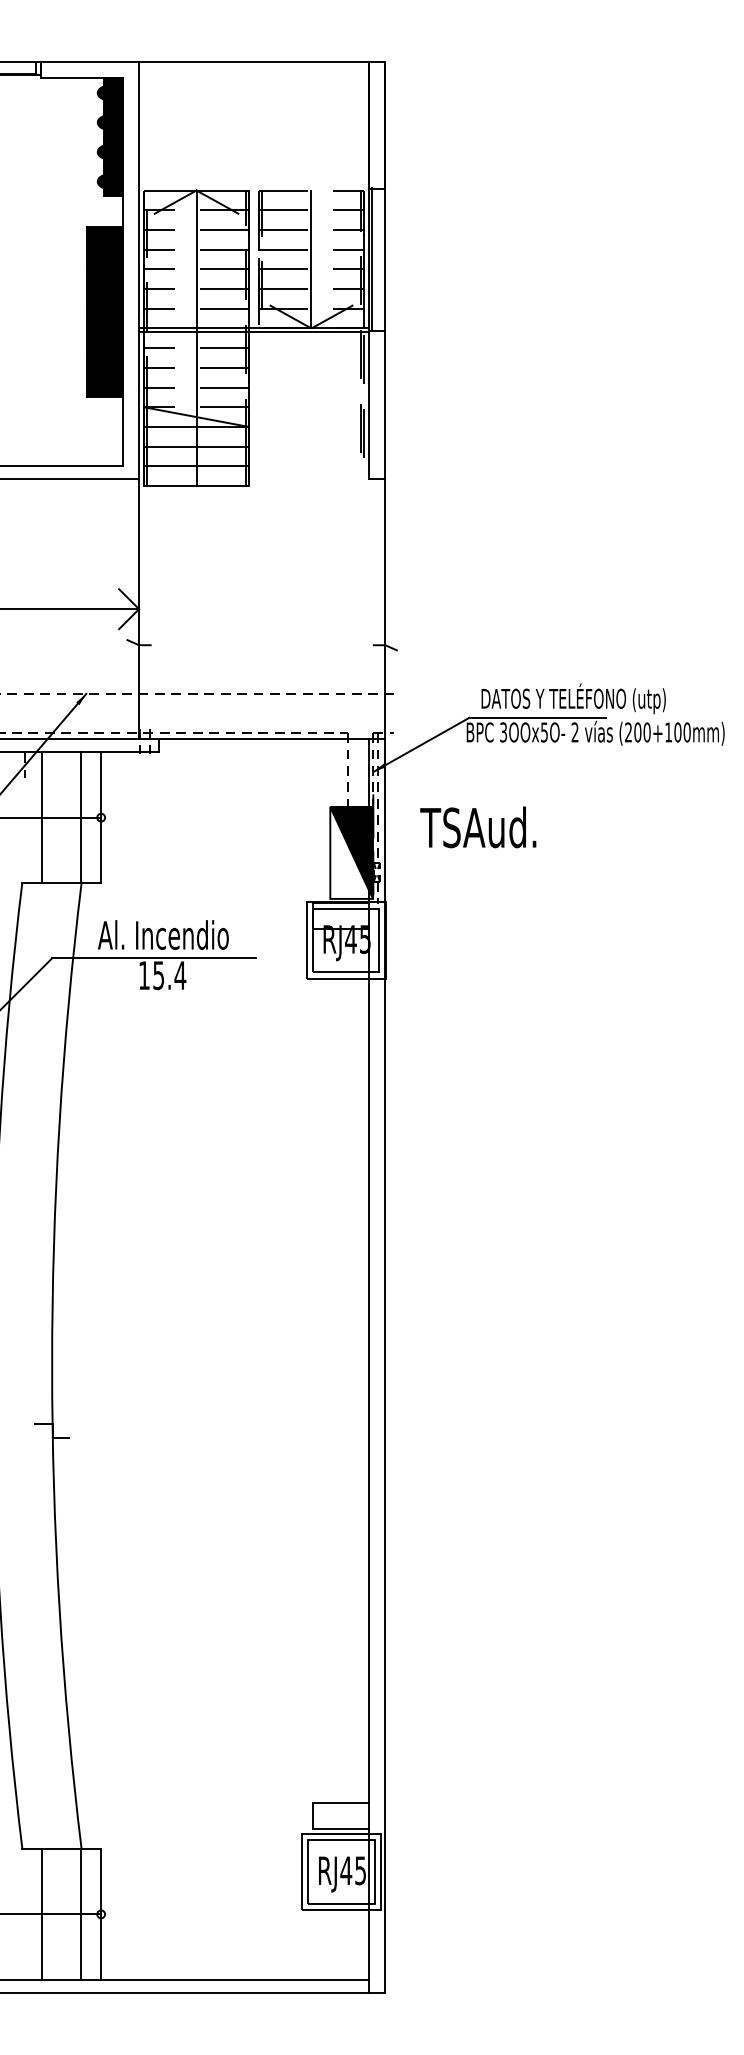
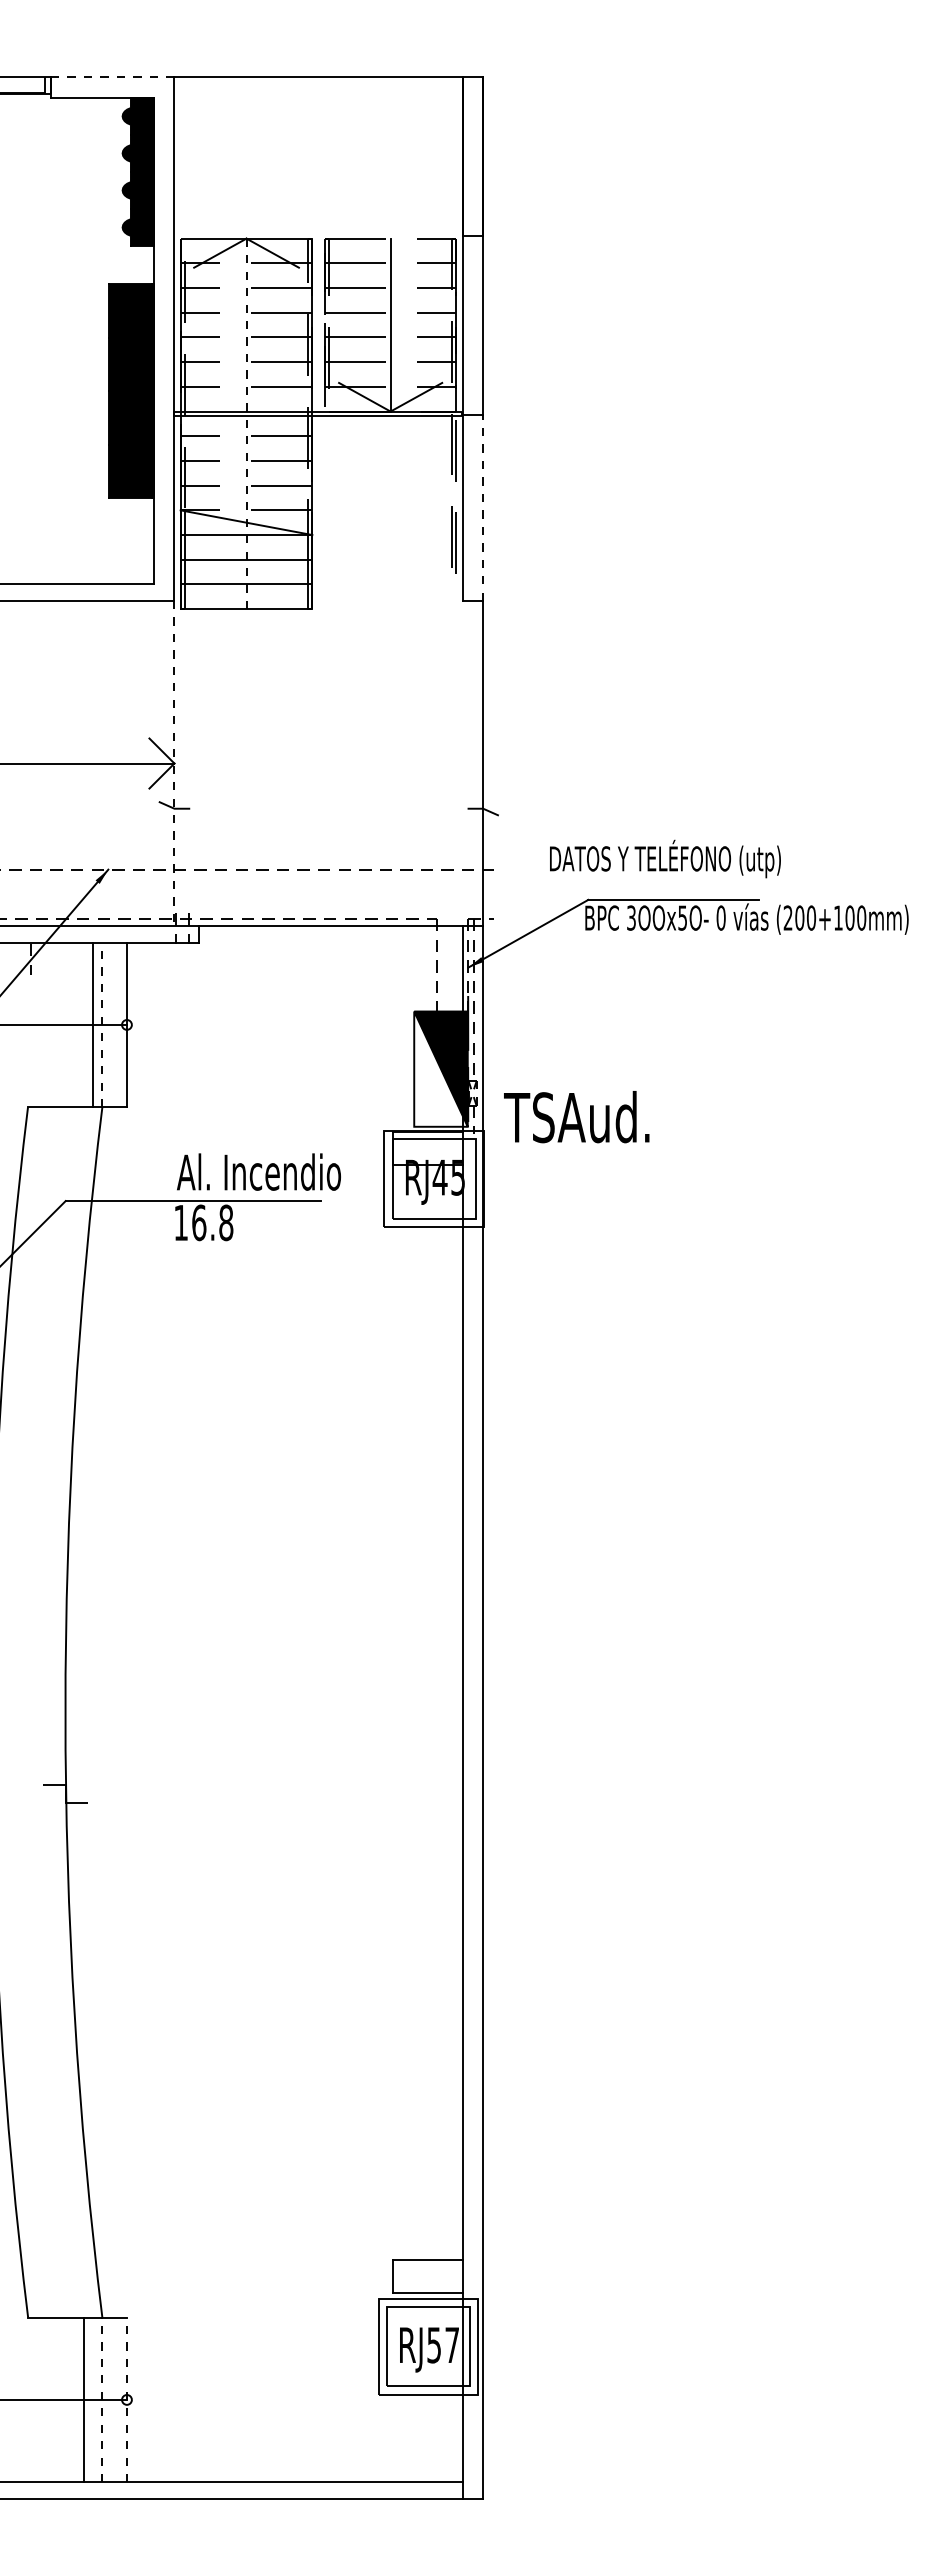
line: (89, 62) -> (112, 77), solid -> dashed
line: (372, 259) -> (466, 324), removed
line: (196, 337) -> (246, 423), solid -> dashed
line: (385, 404) -> (483, 507), solid -> dashed
line: (139, 609) -> (174, 763), solid -> dashed
text: (573, 698) -> (665, 858), moved
text: (574, 731) -> (720, 917), 2 -> 0
line: (41, 817) -> (92, 1024), moved
line: (81, 817) -> (102, 1024), solid -> dashed
text: (478, 827) -> (576, 1117), moved
text: (163, 934) -> (258, 1171), moved
text: (169, 975) -> (212, 1222), 15.4 -> 16.8
text: (352, 1870) -> (442, 2345), RJ45 -> RJ57
line: (41, 1914) -> (83, 2399), moved
line: (81, 1914) -> (102, 2399), solid -> dashed
line: (100, 1914) -> (126, 2399), solid -> dashed

